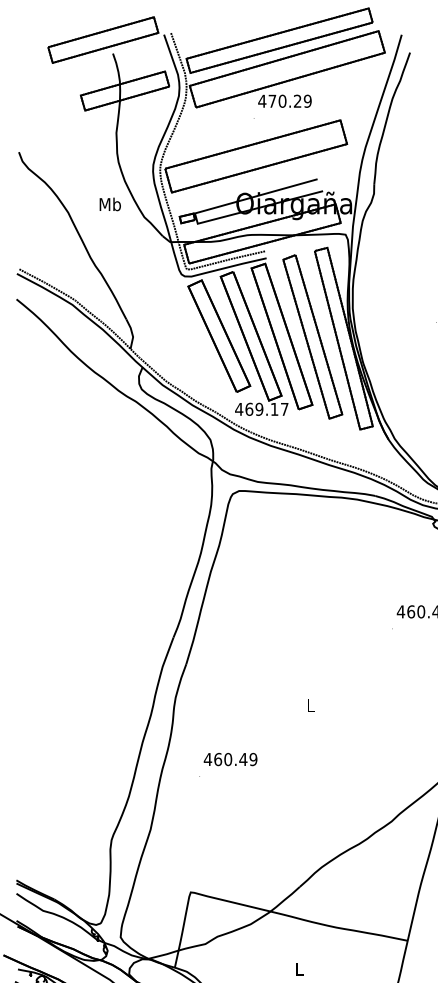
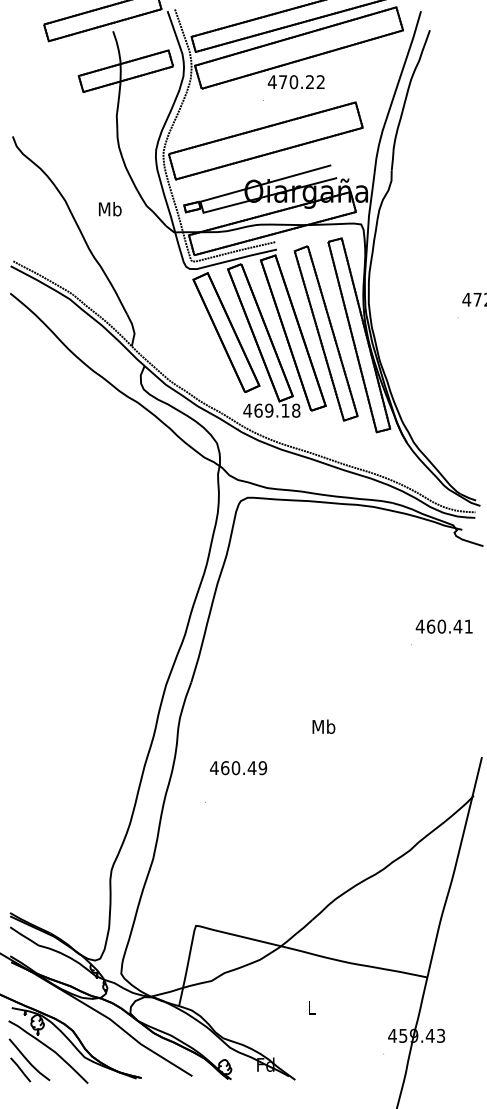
text: (307, 101) -> (320, 82), 470.29 -> 470.22
text: (110, 204) -> (110, 209), moved
text: (284, 409) -> (296, 410), 469.17 -> 469.18
text: (310, 705) -> (323, 726), L -> Mb
text: (230, 759) -> (238, 768), moved

